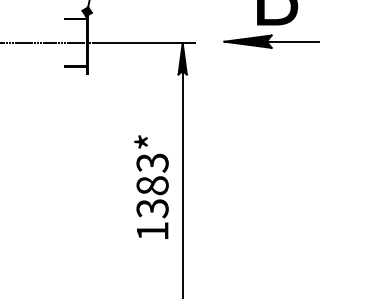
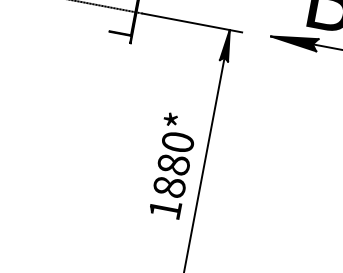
text: (152, 185) -> (173, 164), 1383* -> 1880*

